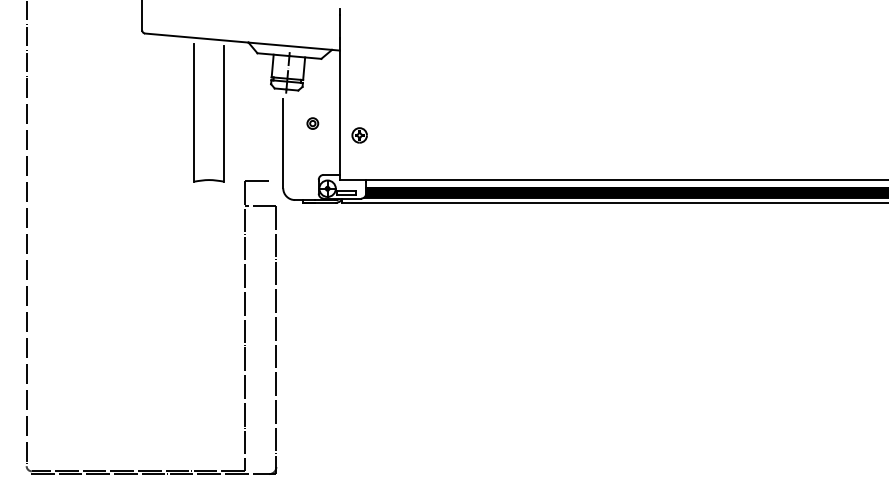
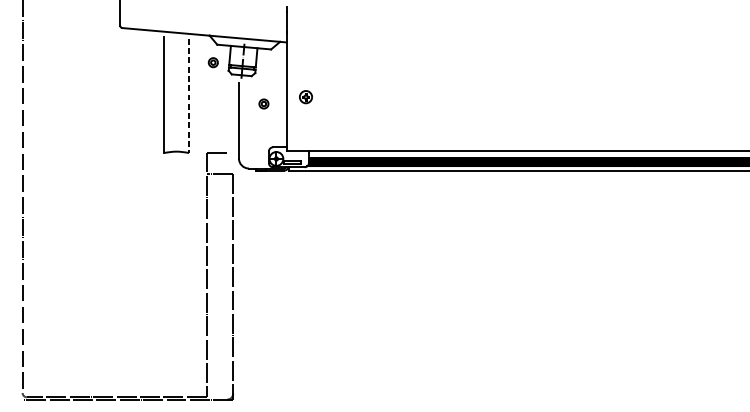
part: (252, 74) -> (213, 62), added
line: (224, 114) -> (189, 96), solid -> dashed
part: (359, 135) -> (305, 97), moved

